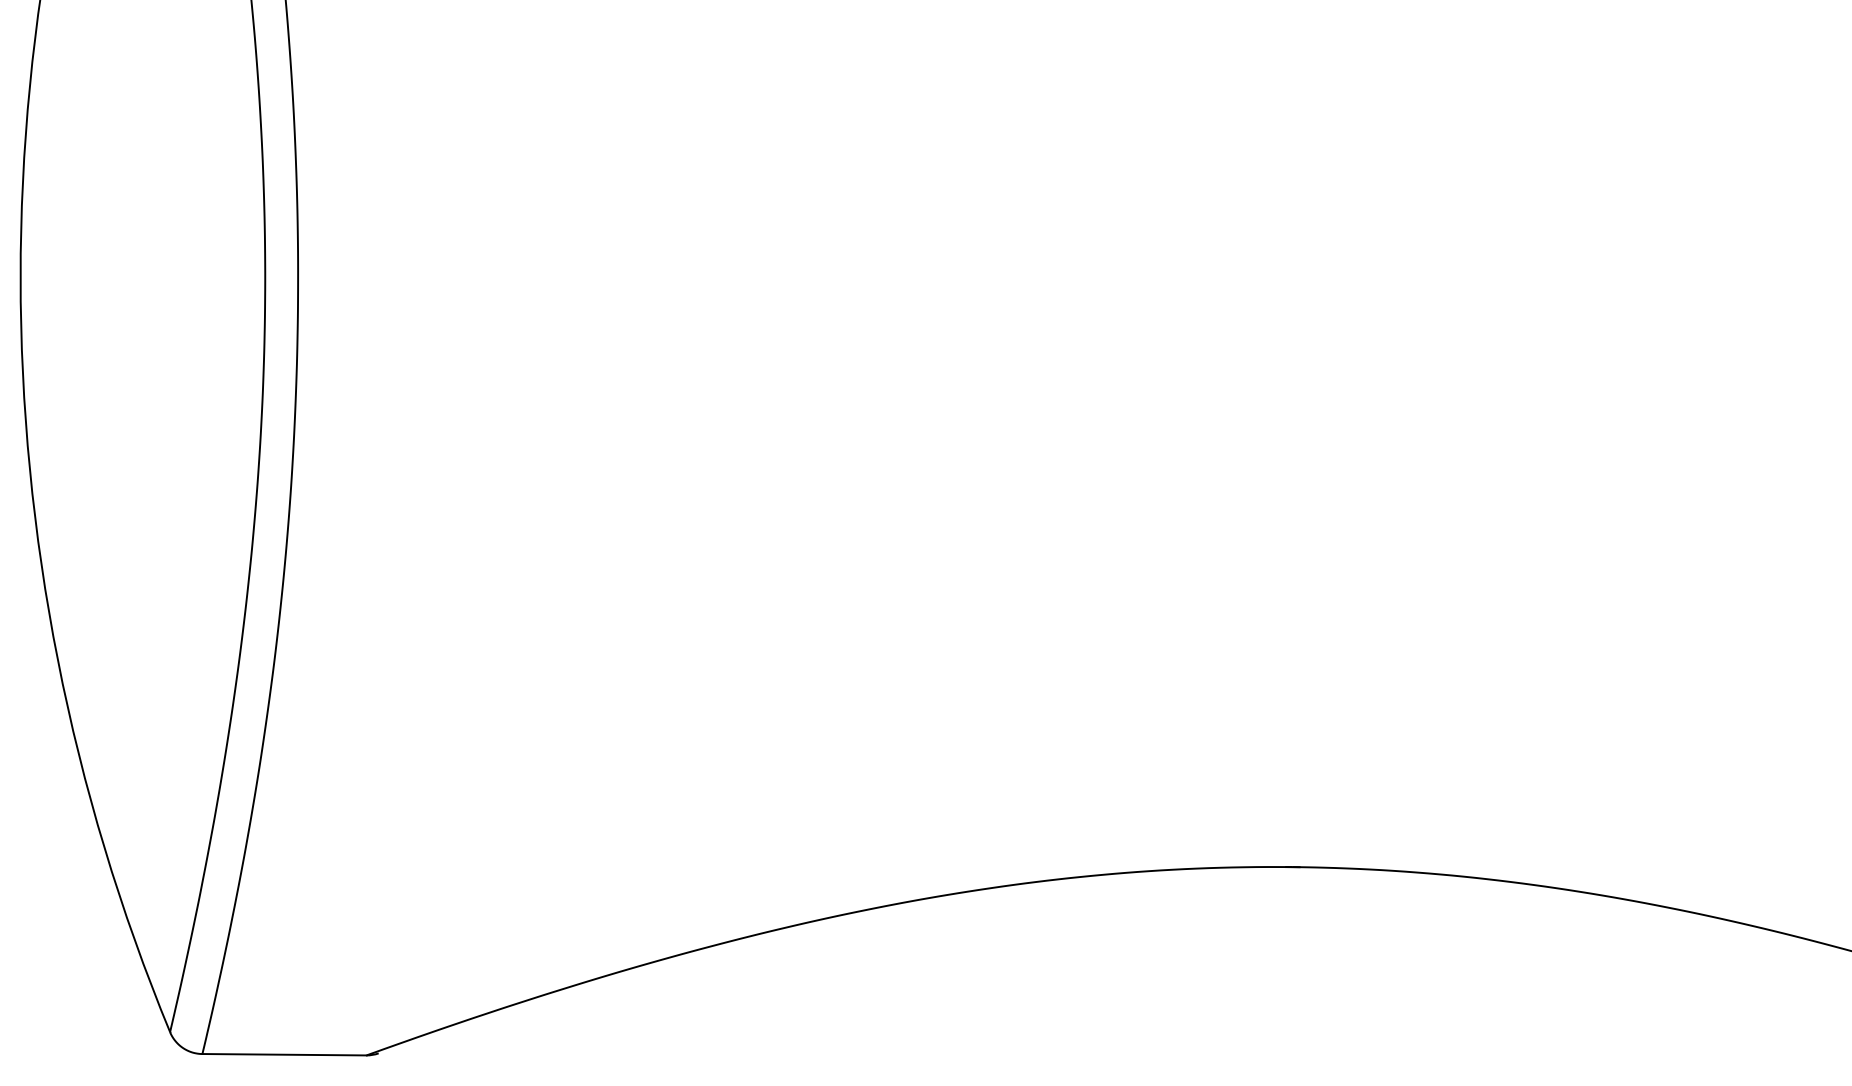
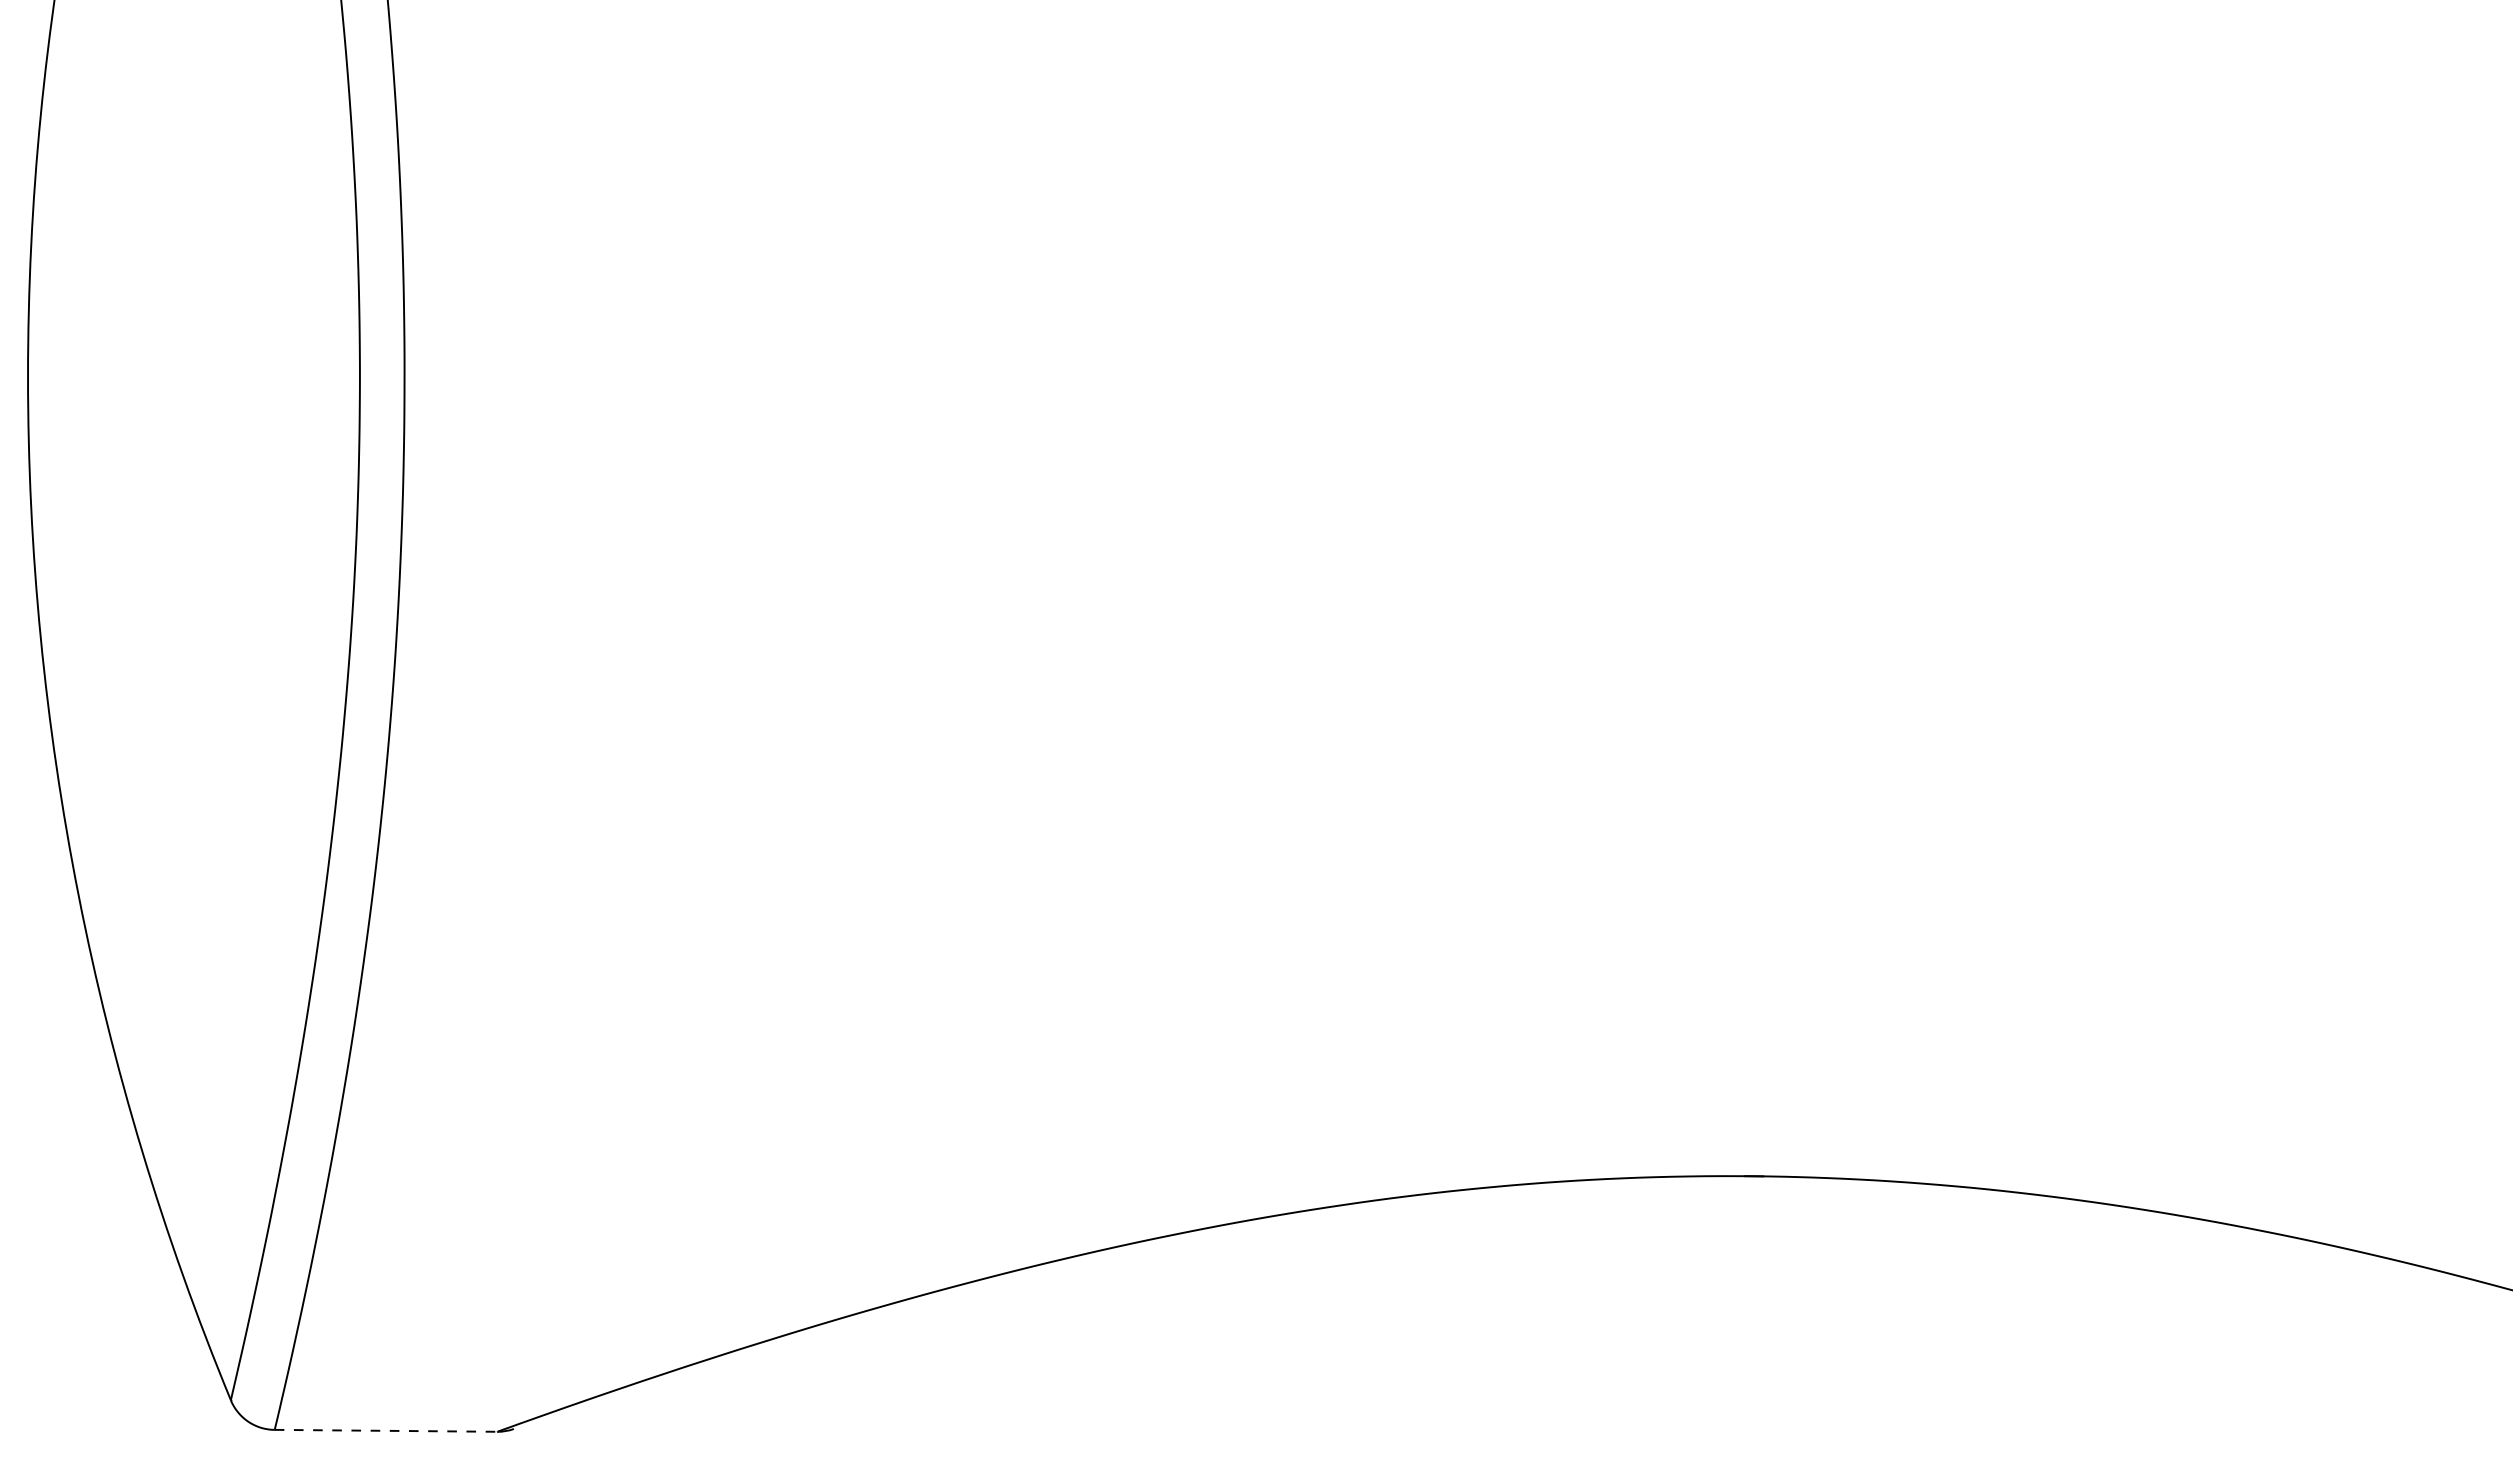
line: (284, 1054) -> (386, 1430), solid -> dashed

